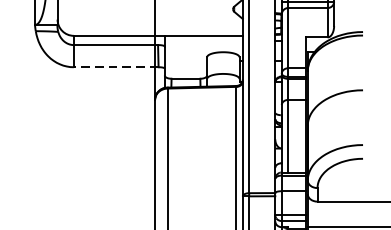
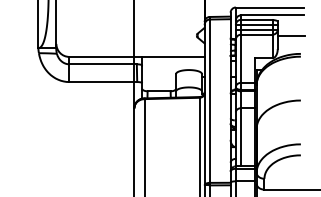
line: (351, 10) -> (291, 36), added
line: (116, 67) -> (103, 82), dashed -> solid

